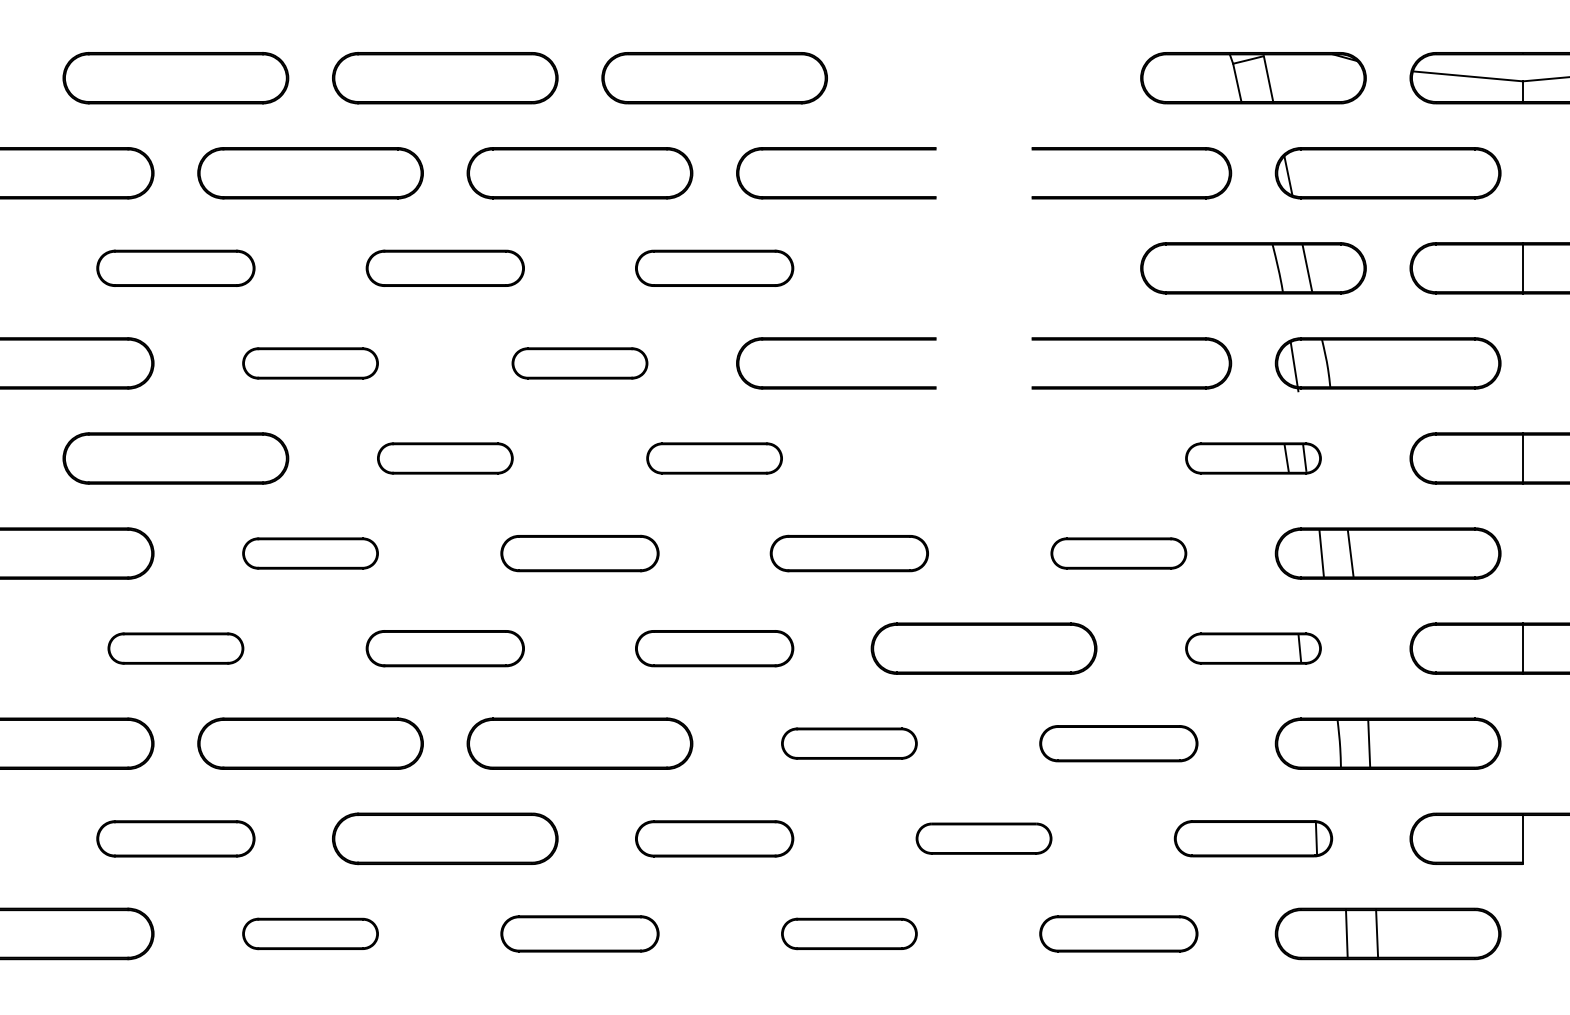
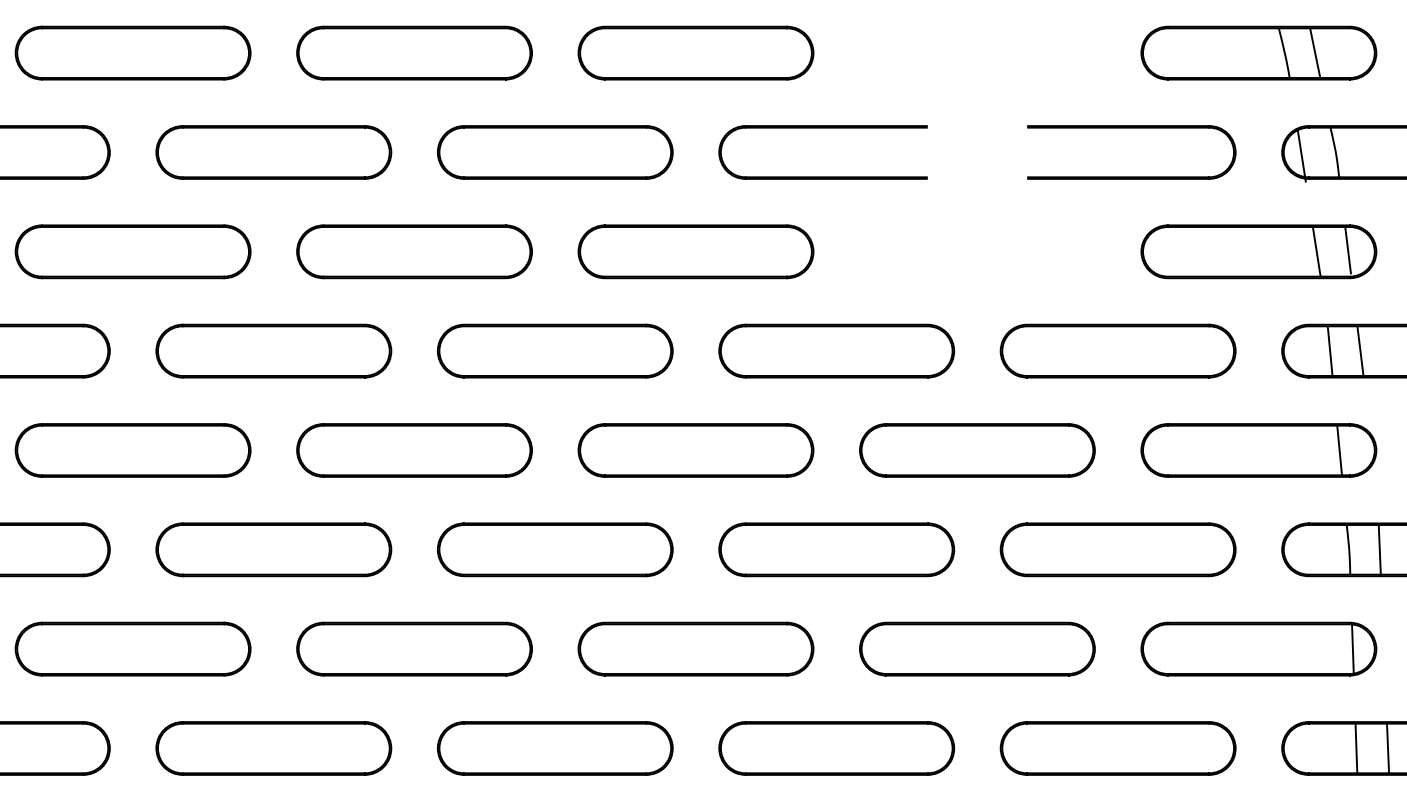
part: (175, 268) -> (132, 53), size x1.43
part: (445, 268) -> (414, 53), size x1.43
part: (714, 268) -> (695, 53), size x1.43
part: (310, 363) -> (273, 152), size x1.67
part: (579, 363) -> (554, 152), size x1.67
part: (445, 458) -> (414, 251), size x1.67
part: (714, 458) -> (695, 251), size x1.67
part: (1253, 458) -> (1258, 251), size x1.67
part: (310, 553) -> (273, 351), size x1.67
part: (579, 553) -> (554, 351), size x1.43
part: (849, 553) -> (836, 351), size x1.43
part: (1118, 553) -> (1117, 351), size x1.67
part: (175, 648) -> (132, 450), size x1.67
part: (445, 648) -> (414, 450), size x1.43
part: (714, 648) -> (695, 450), size x1.43
part: (1253, 648) -> (1258, 450), size x1.67
part: (849, 743) -> (836, 549), size x1.67
part: (1118, 743) -> (1117, 549), size x1.43
part: (175, 838) -> (132, 648), size x1.43
part: (714, 838) -> (695, 648), size x1.43
part: (983, 838) -> (976, 648), size x1.67
part: (1253, 838) -> (1258, 648), size x1.43
part: (310, 933) -> (273, 748), size x1.67
part: (579, 933) -> (554, 748), size x1.43
part: (849, 933) -> (836, 748), size x1.67
part: (1118, 933) -> (1117, 748), size x1.43

